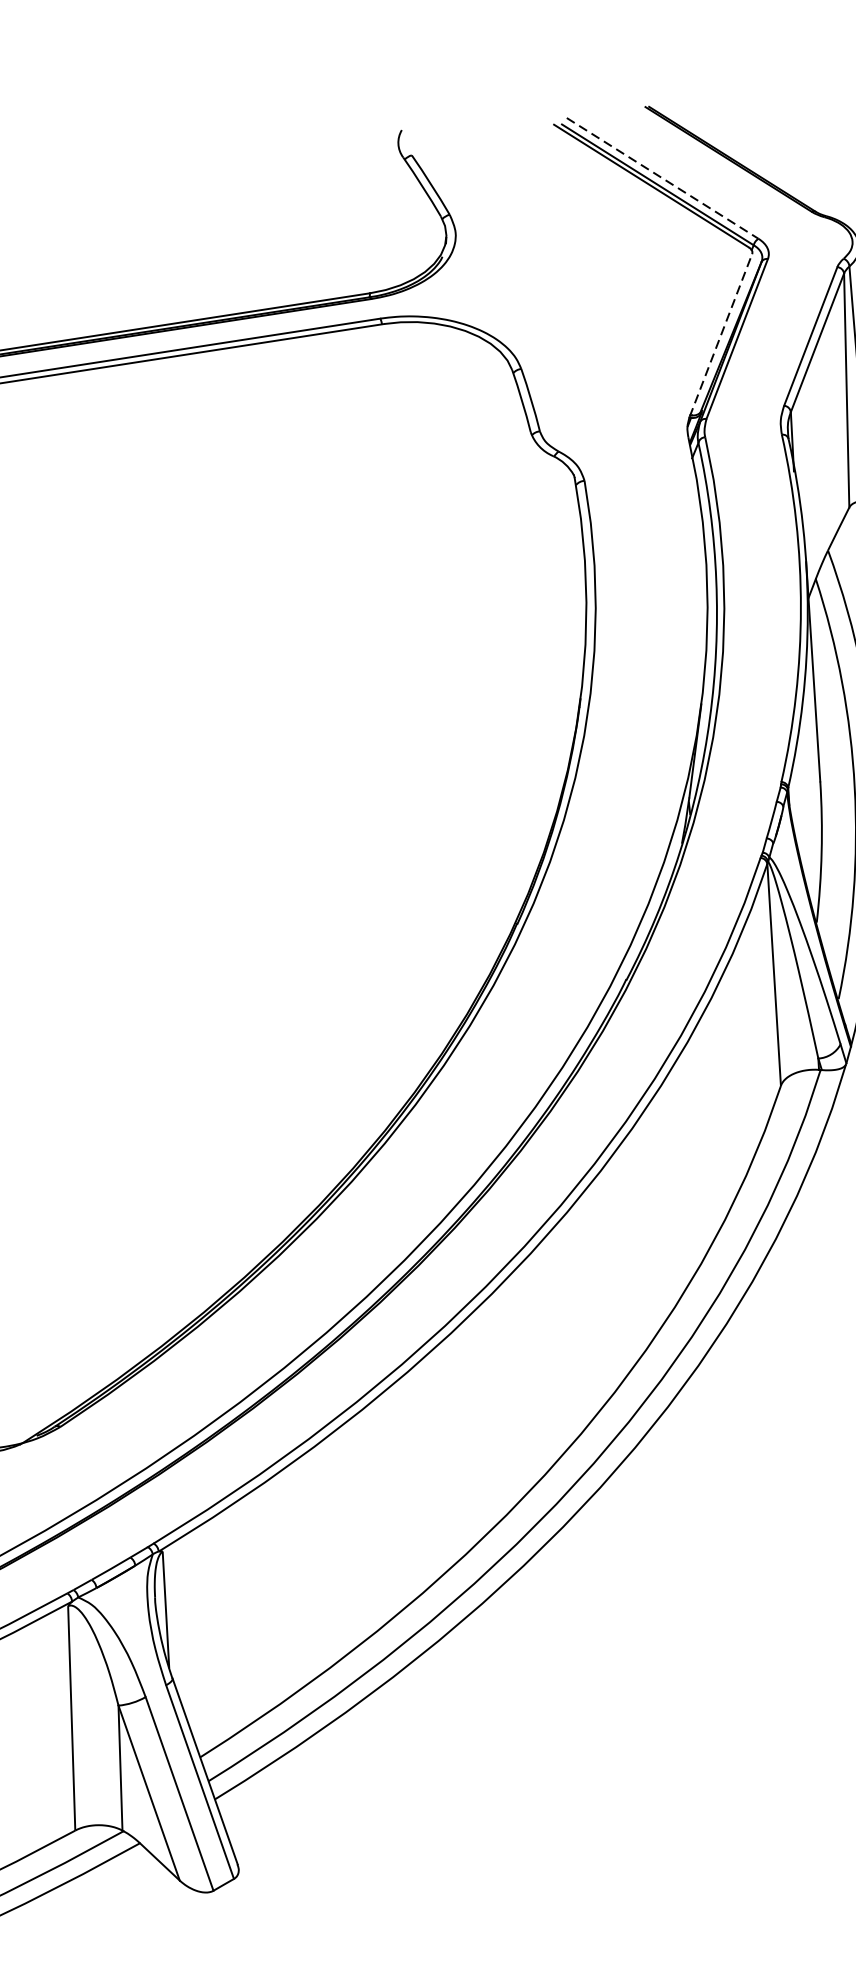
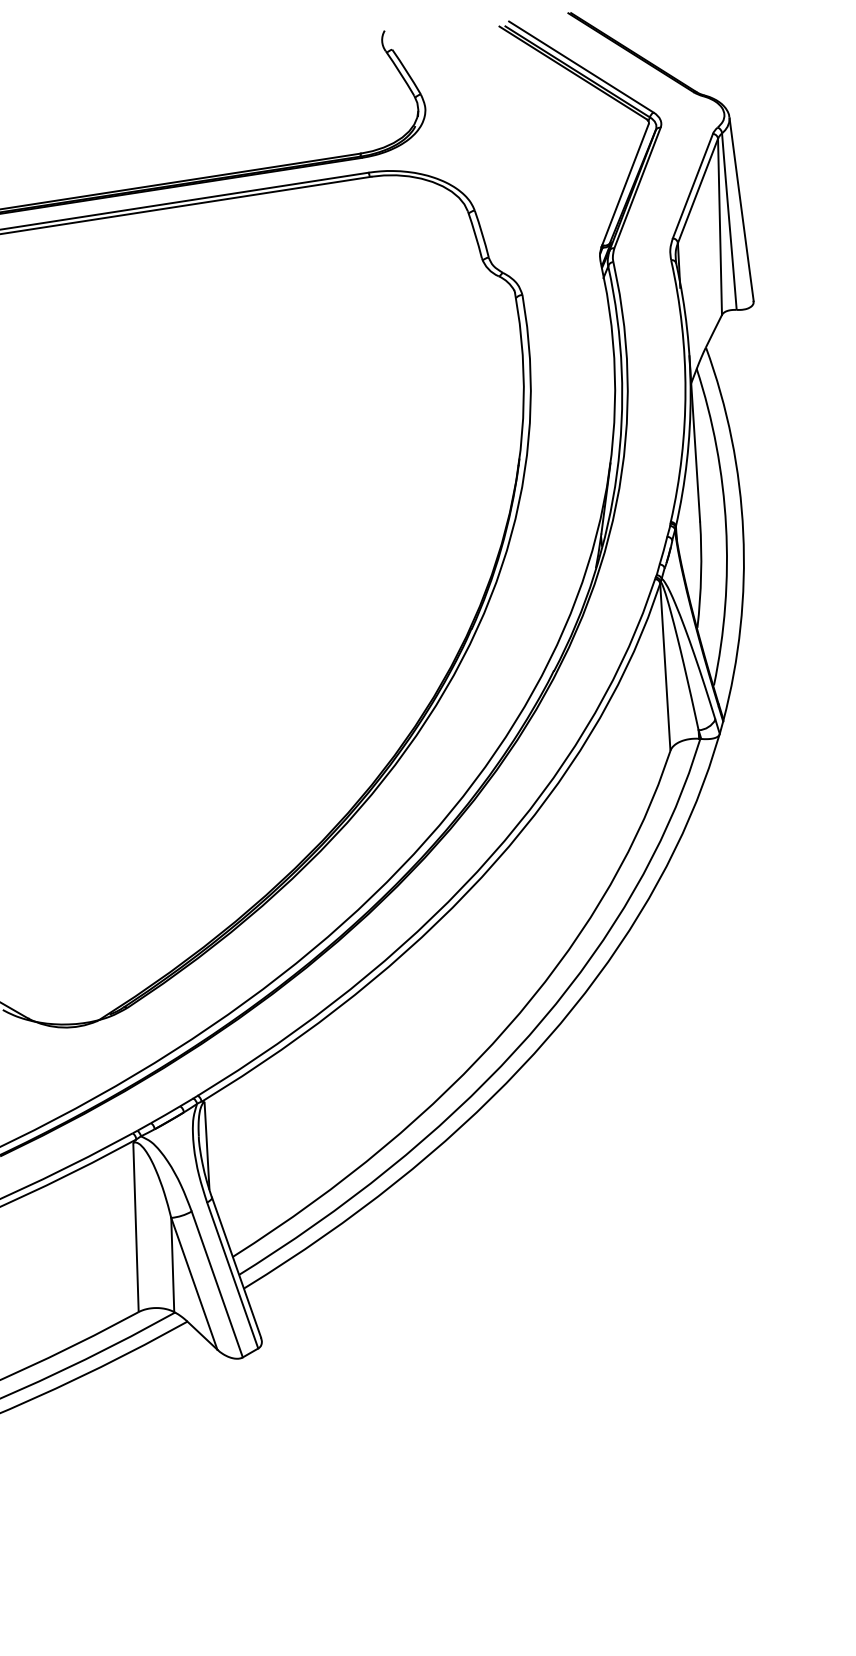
line: (662, 179) -> (581, 67), dashed -> solid
line: (721, 335) -> (625, 185), dashed -> solid

